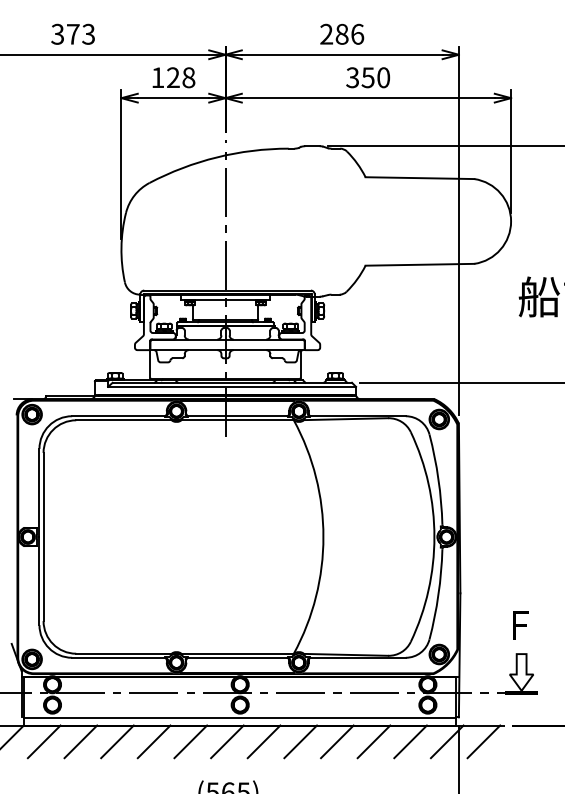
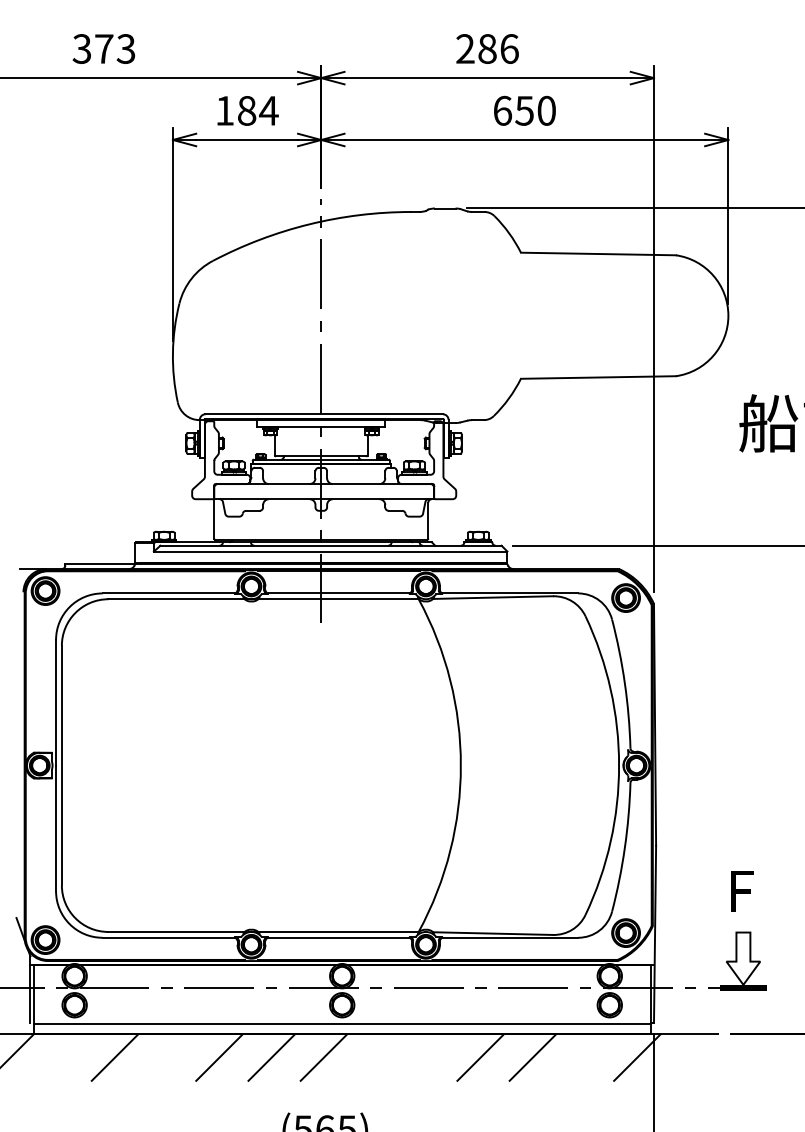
text: (181, 77) -> (258, 110), 128 -> 184
text: (352, 77) -> (502, 110), 350 -> 650
line: (43, 741) -> (61, 1057), removed
line: (117, 741) -> (167, 1057), removed
line: (263, 741) -> (375, 1057), removed
line: (300, 741) -> (428, 1057), removed
line: (410, 741) -> (584, 1057), removed
line: (483, 741) -> (689, 1057), removed

